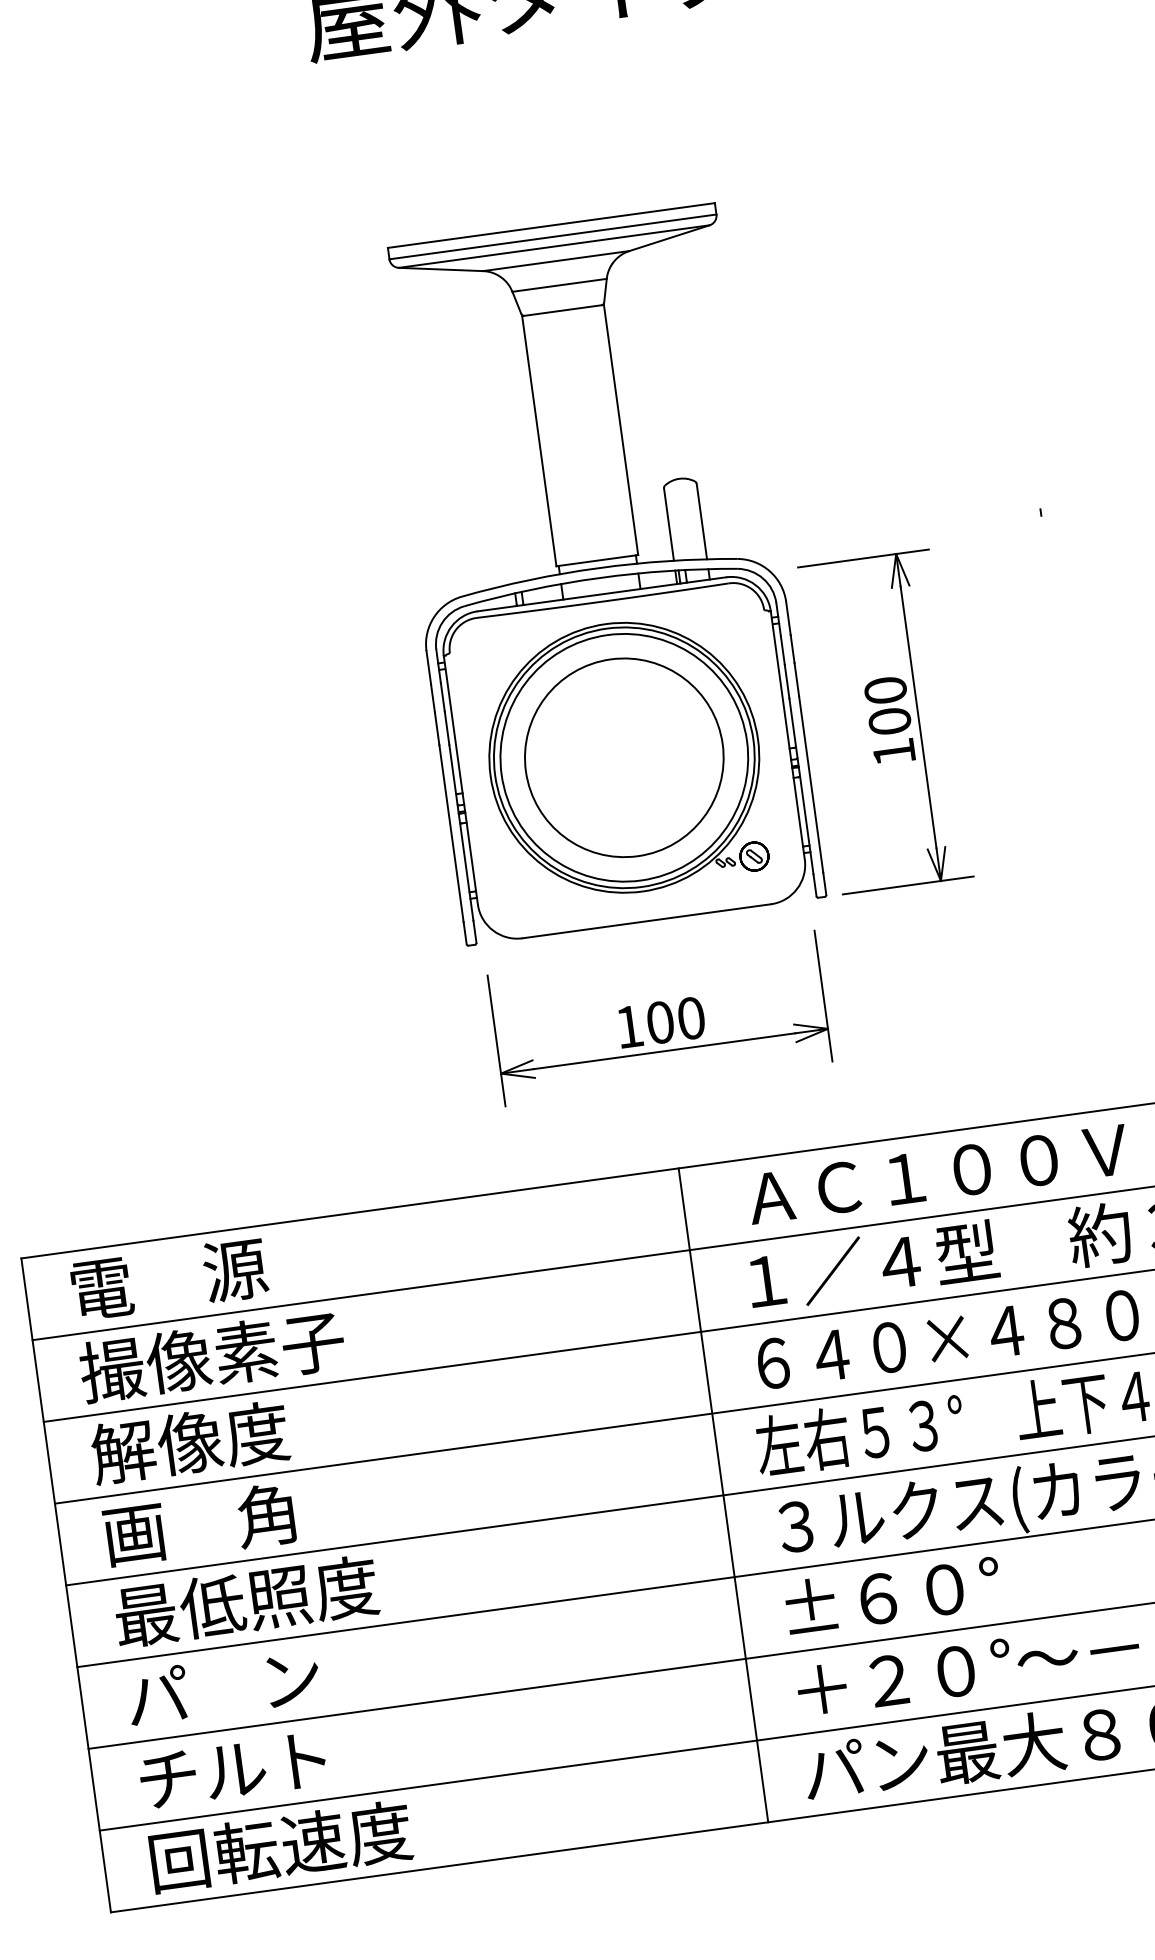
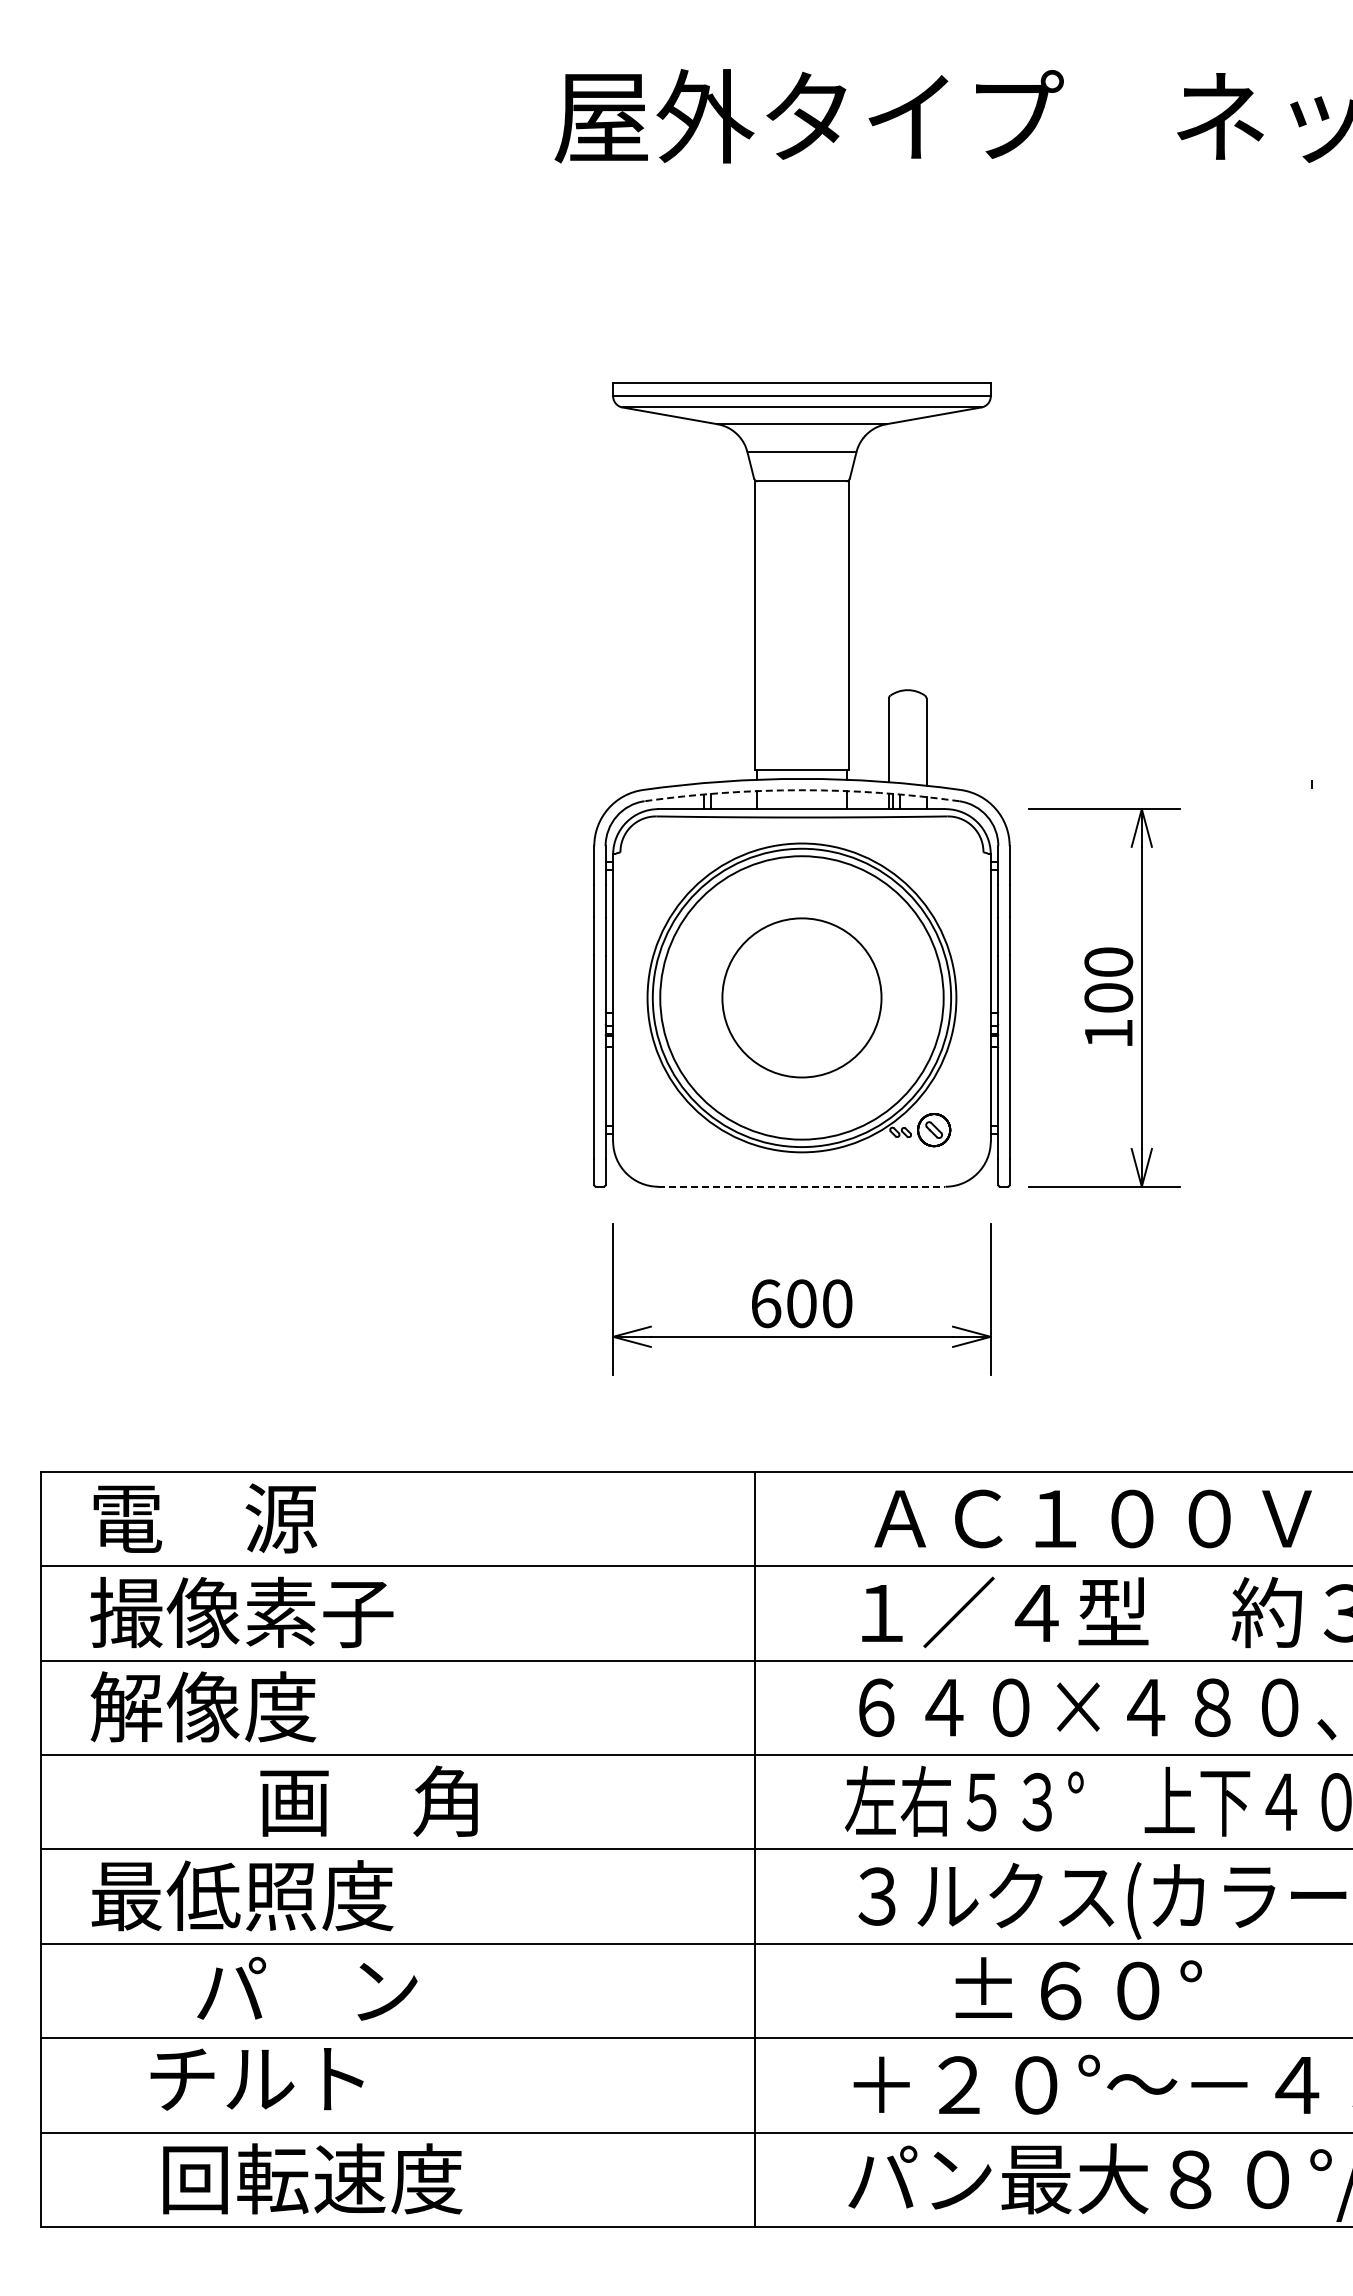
arc: (599, 578) -> (801, 790), solid -> dashed
circle: (623, 757) -> (801, 997), size x0.7
line: (647, 921) -> (802, 1186), solid -> dashed
text: (629, 1026) -> (766, 1303), 100 -> 600
line: (723, 1495) -> (754, 1849), moved
text: (198, 1524) -> (368, 1800), moved
text: (892, 1594) -> (1078, 1988), moved
text: (223, 1686) -> (307, 1988), moved
text: (232, 1770) -> (256, 2079), moved
text: (280, 1846) -> (312, 2178), moved

